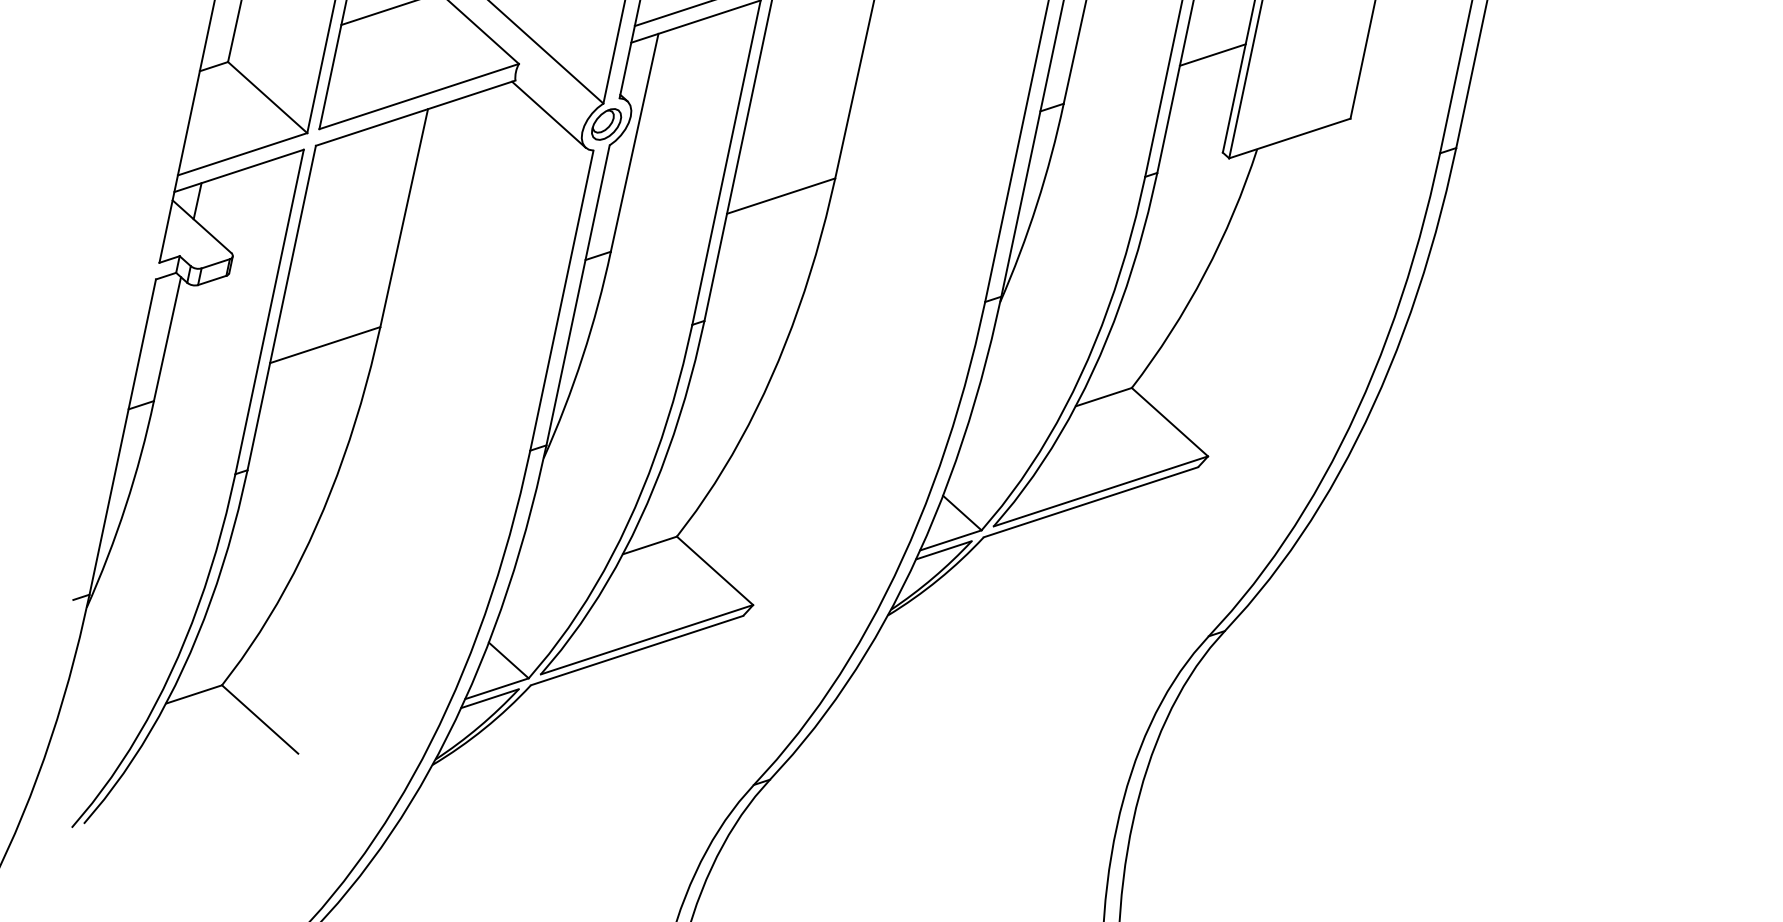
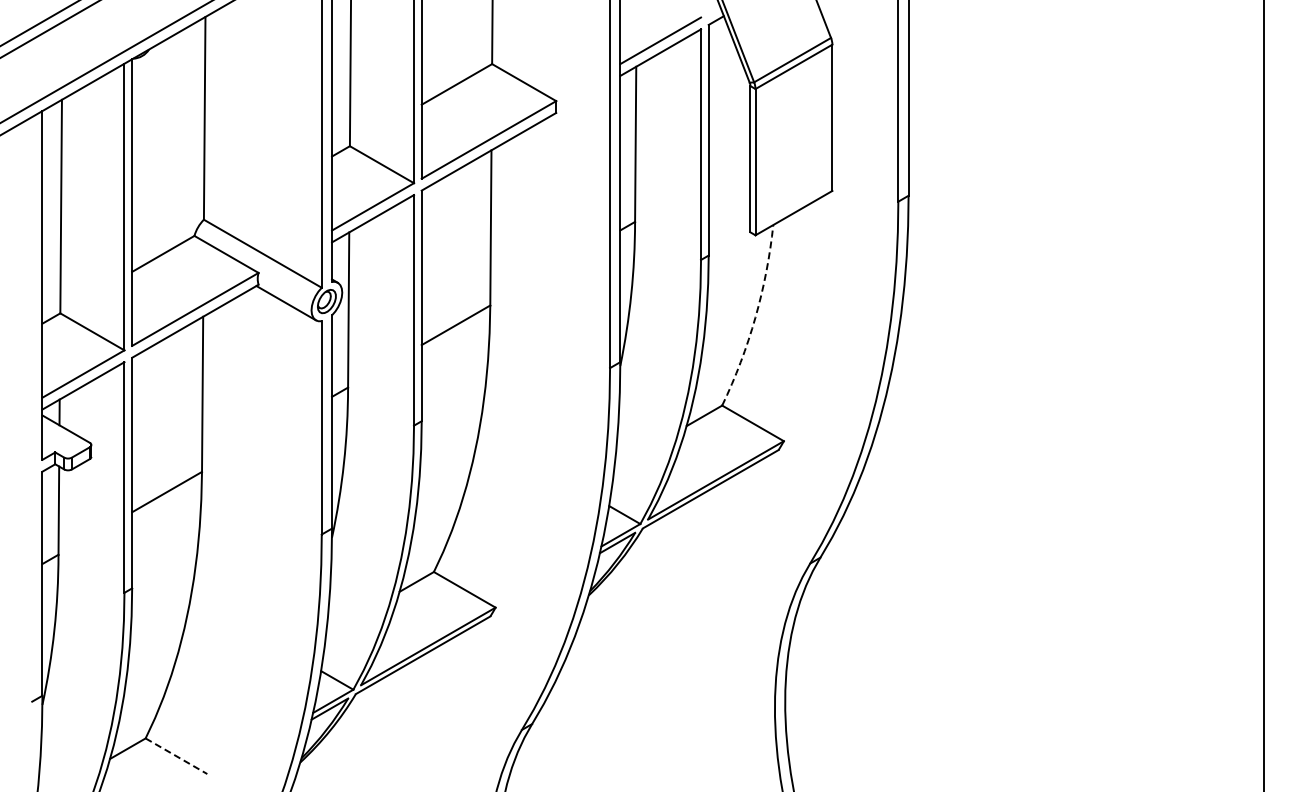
line: (1212, 55) -> (729, 167), removed
arc: (1204, 273) -> (755, 317), solid -> dashed
line: (260, 719) -> (176, 756), solid -> dashed

